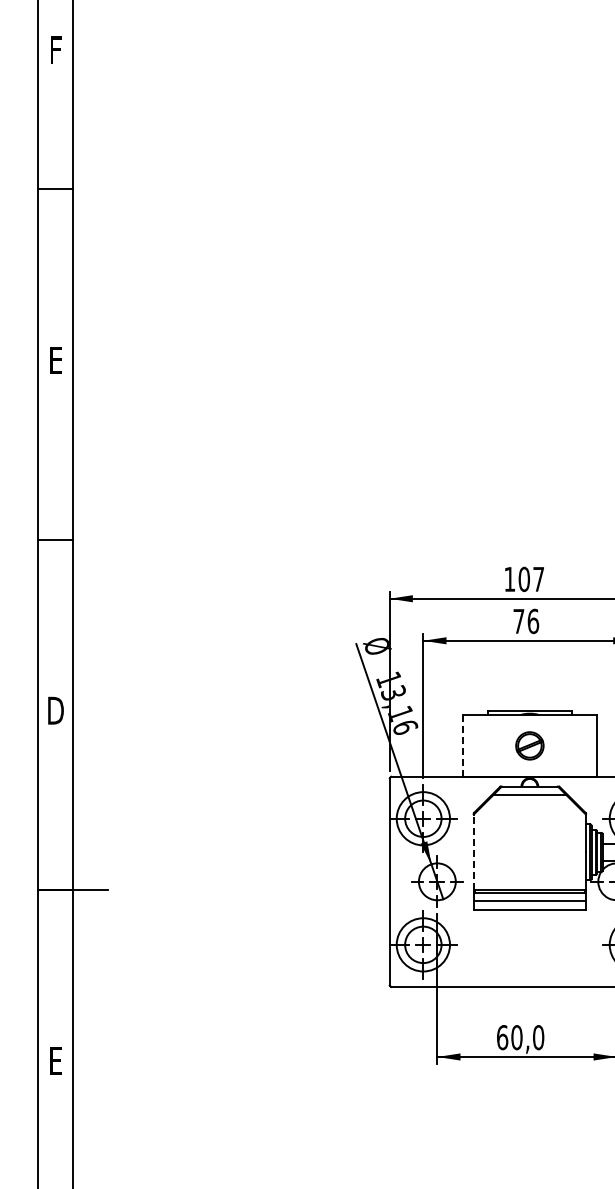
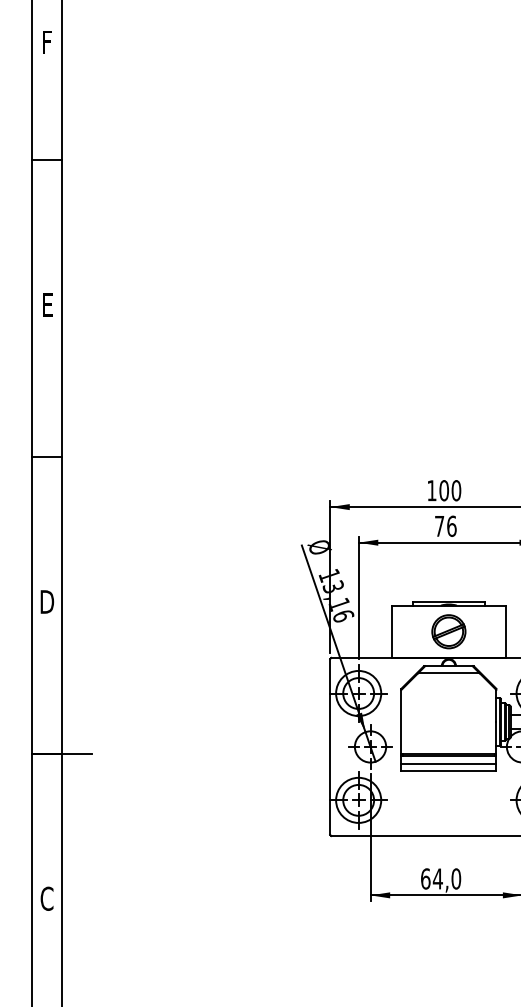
text: (538, 579) -> (456, 490), 107 -> 100
line: (462, 745) -> (391, 631), dashed -> solid
part: (529, 745) -> (448, 631), size x1.43
line: (473, 852) -> (401, 722), dashed -> solid
text: (516, 1037) -> (437, 878), 60,0 -> 64,0
text: (55, 1060) -> (46, 898), E -> C

